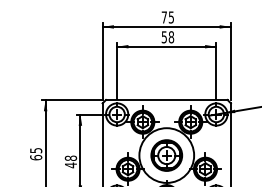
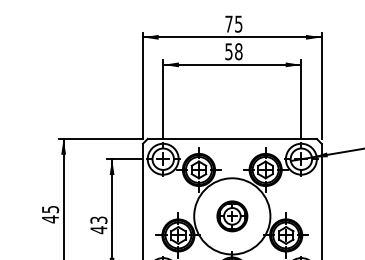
part: (166, 155) -> (231, 216), size x0.7
text: (36, 157) -> (50, 219), 65 -> 45
text: (70, 157) -> (98, 219), 48 -> 43

